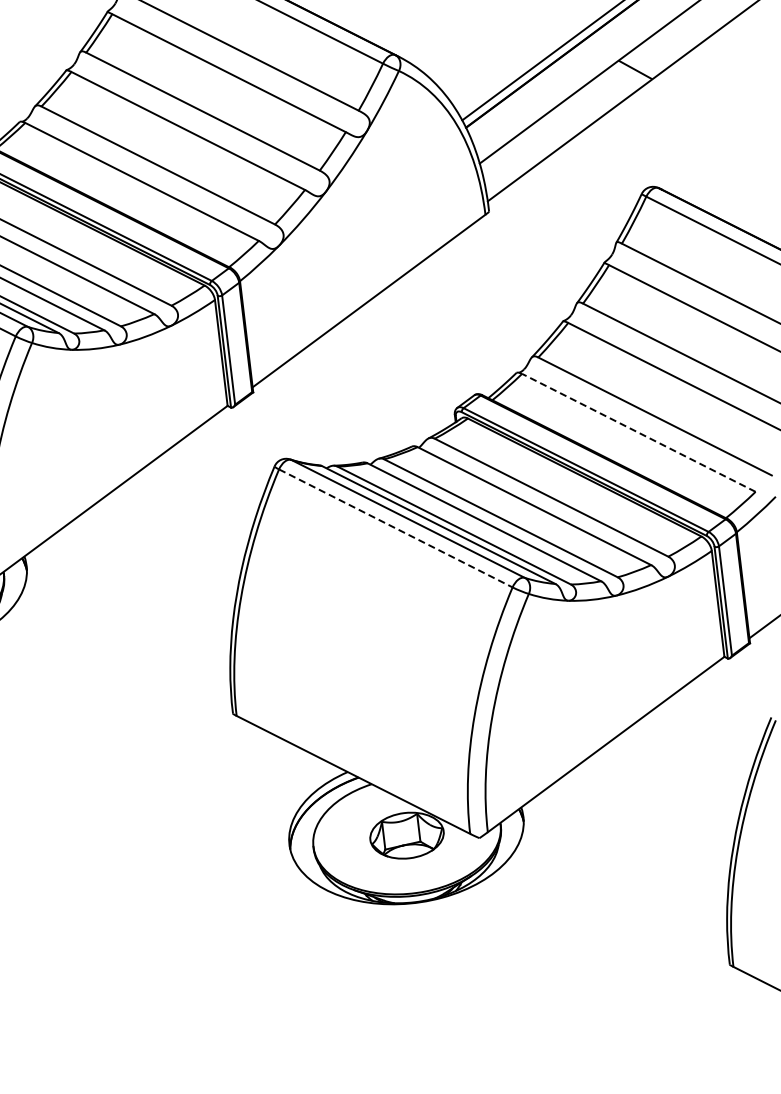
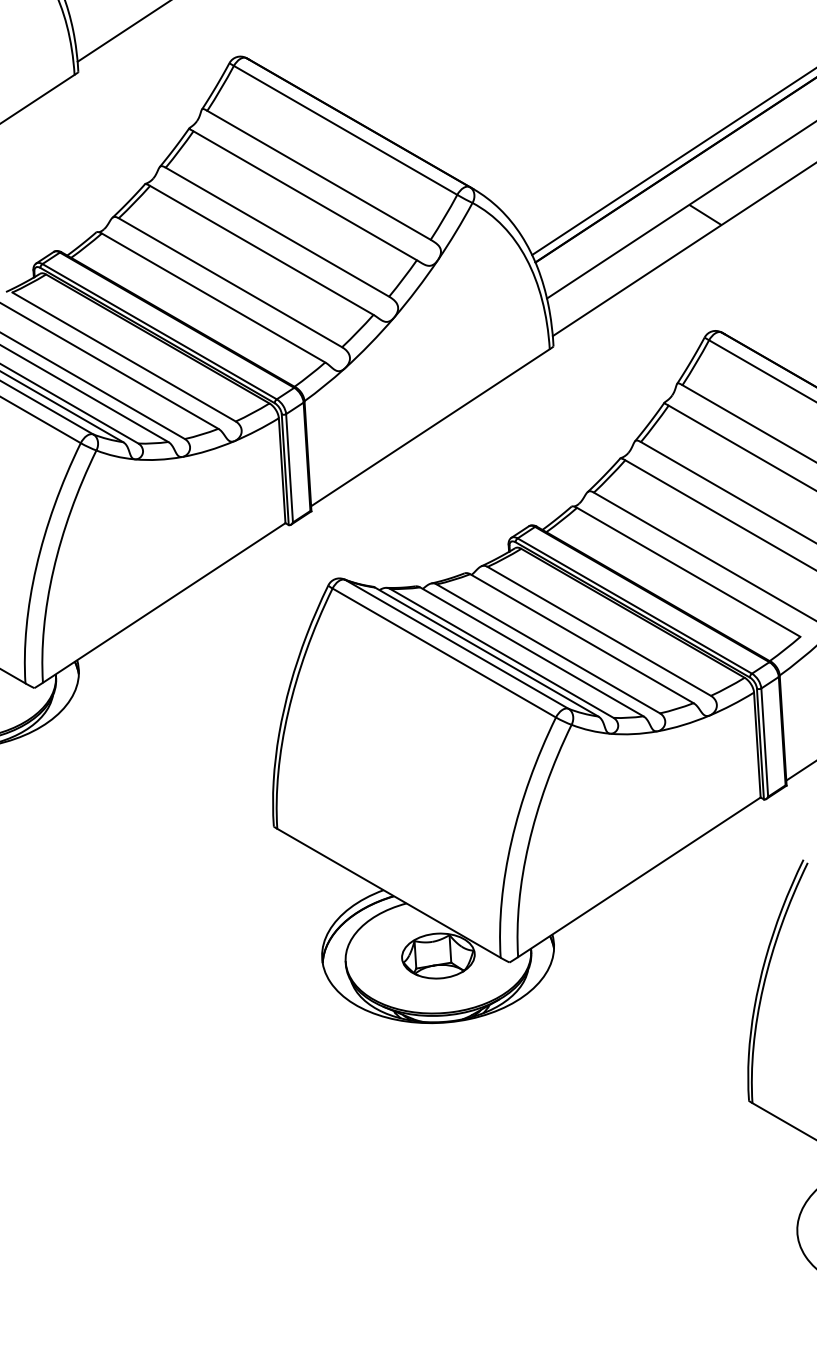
line: (638, 433) -> (688, 572), dashed -> solid
line: (396, 528) -> (444, 653), dashed -> solid

